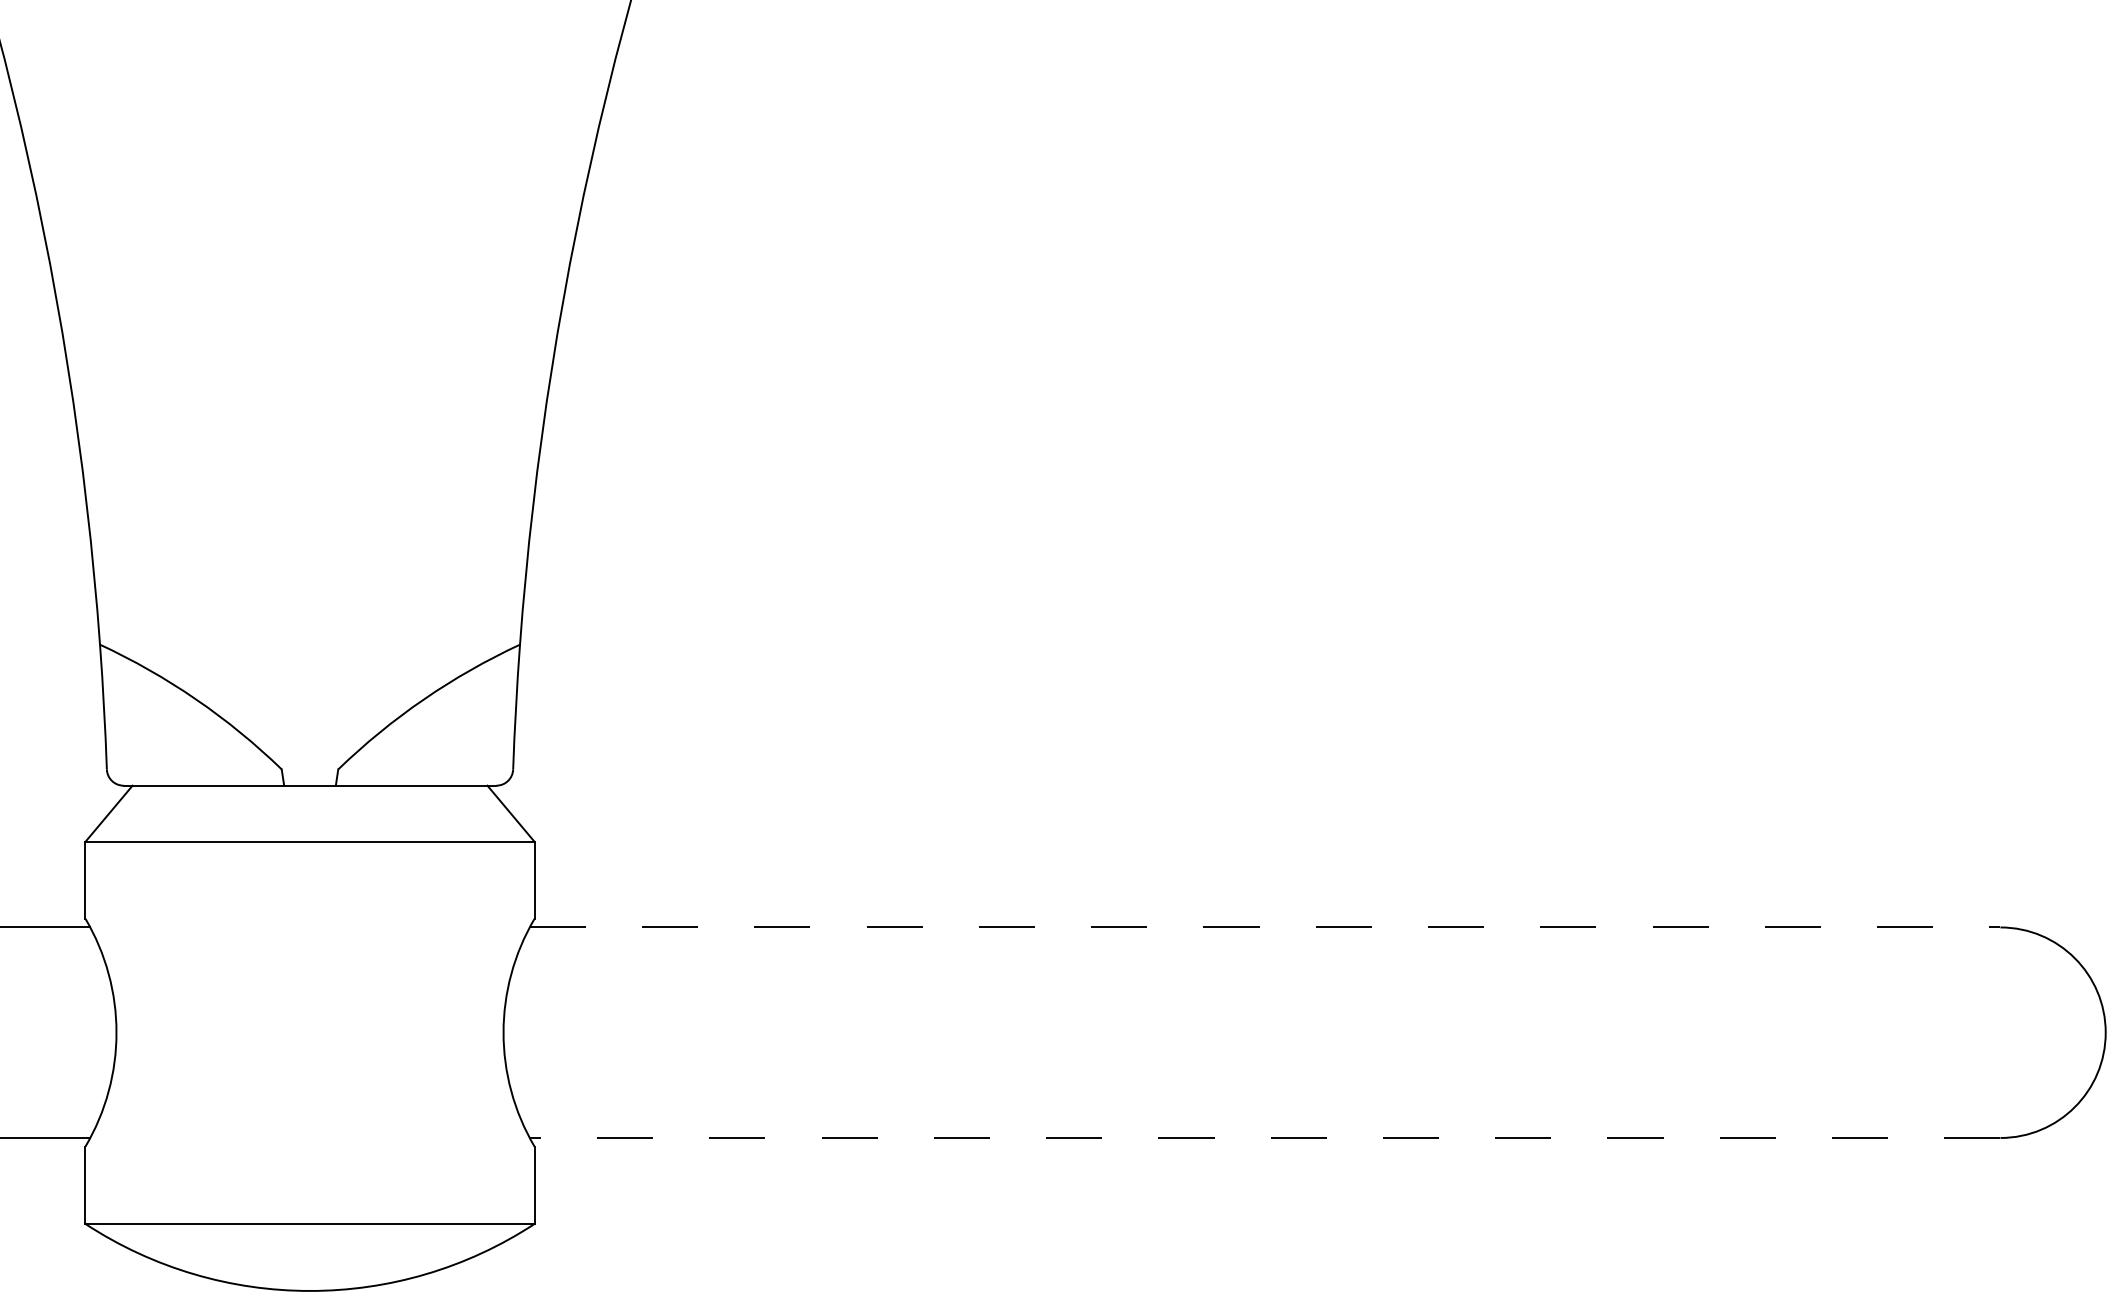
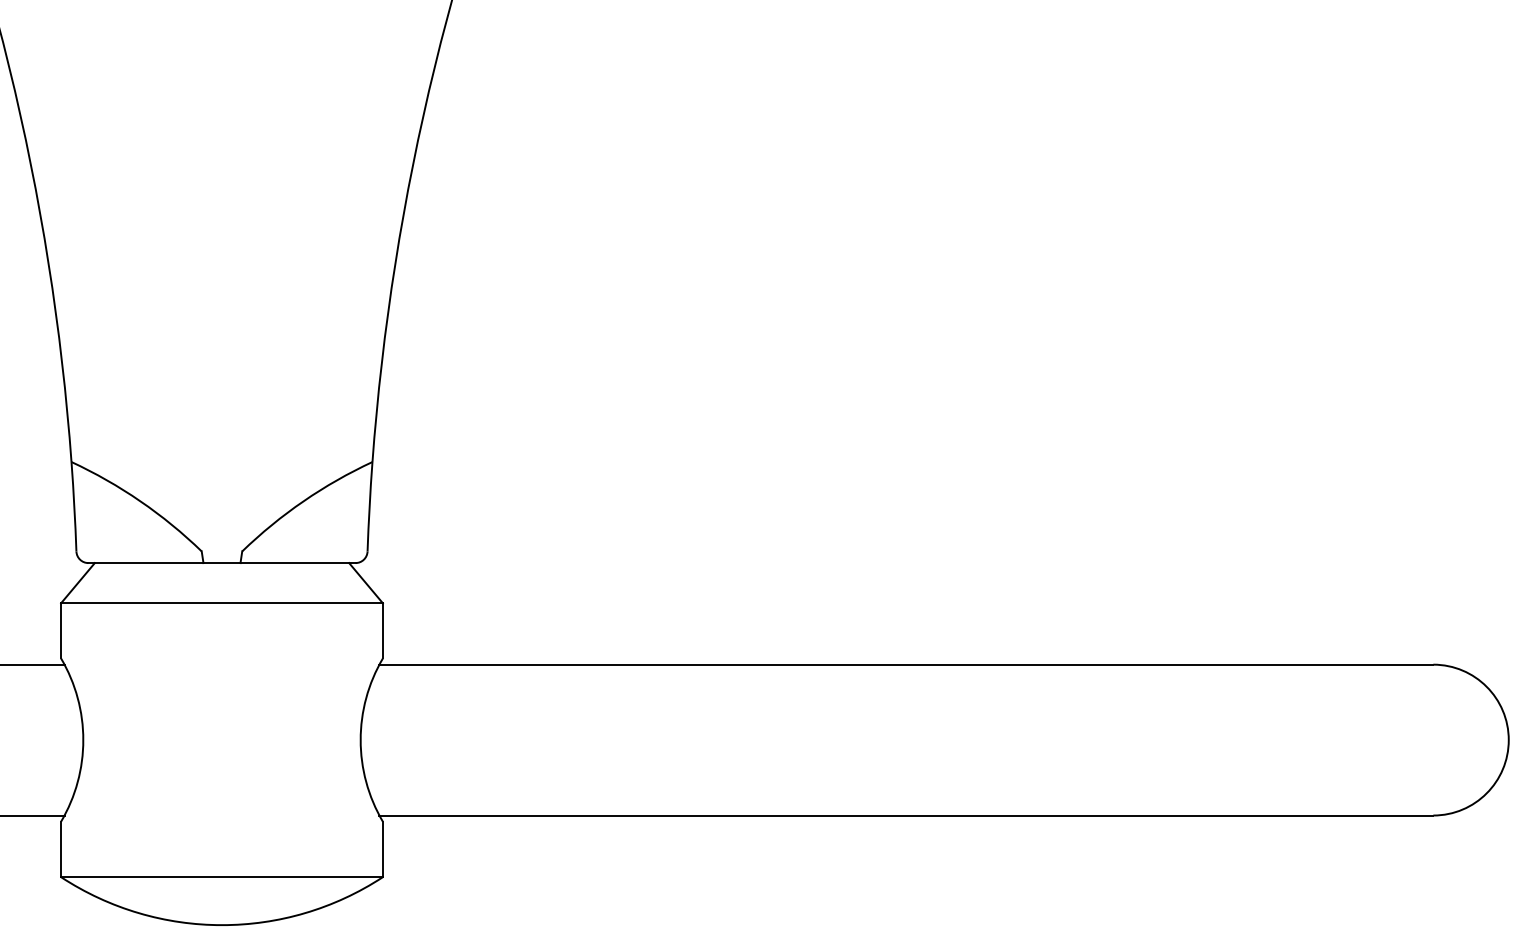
line: (1265, 927) -> (906, 664), dashed -> solid
line: (1265, 1137) -> (906, 815), dashed -> solid

